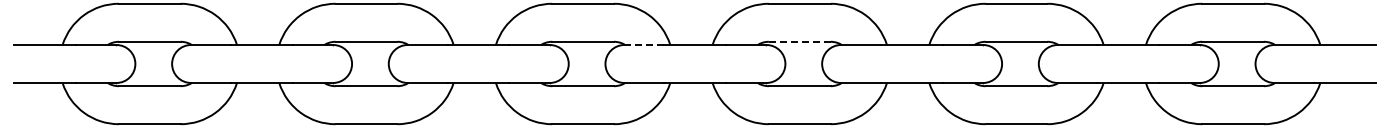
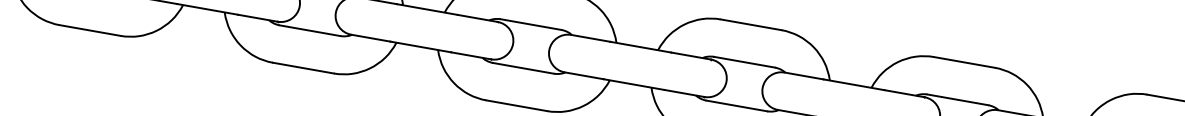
line: (799, 41) -> (744, 61), dashed -> solid
line: (644, 45) -> (590, 38), dashed -> solid

